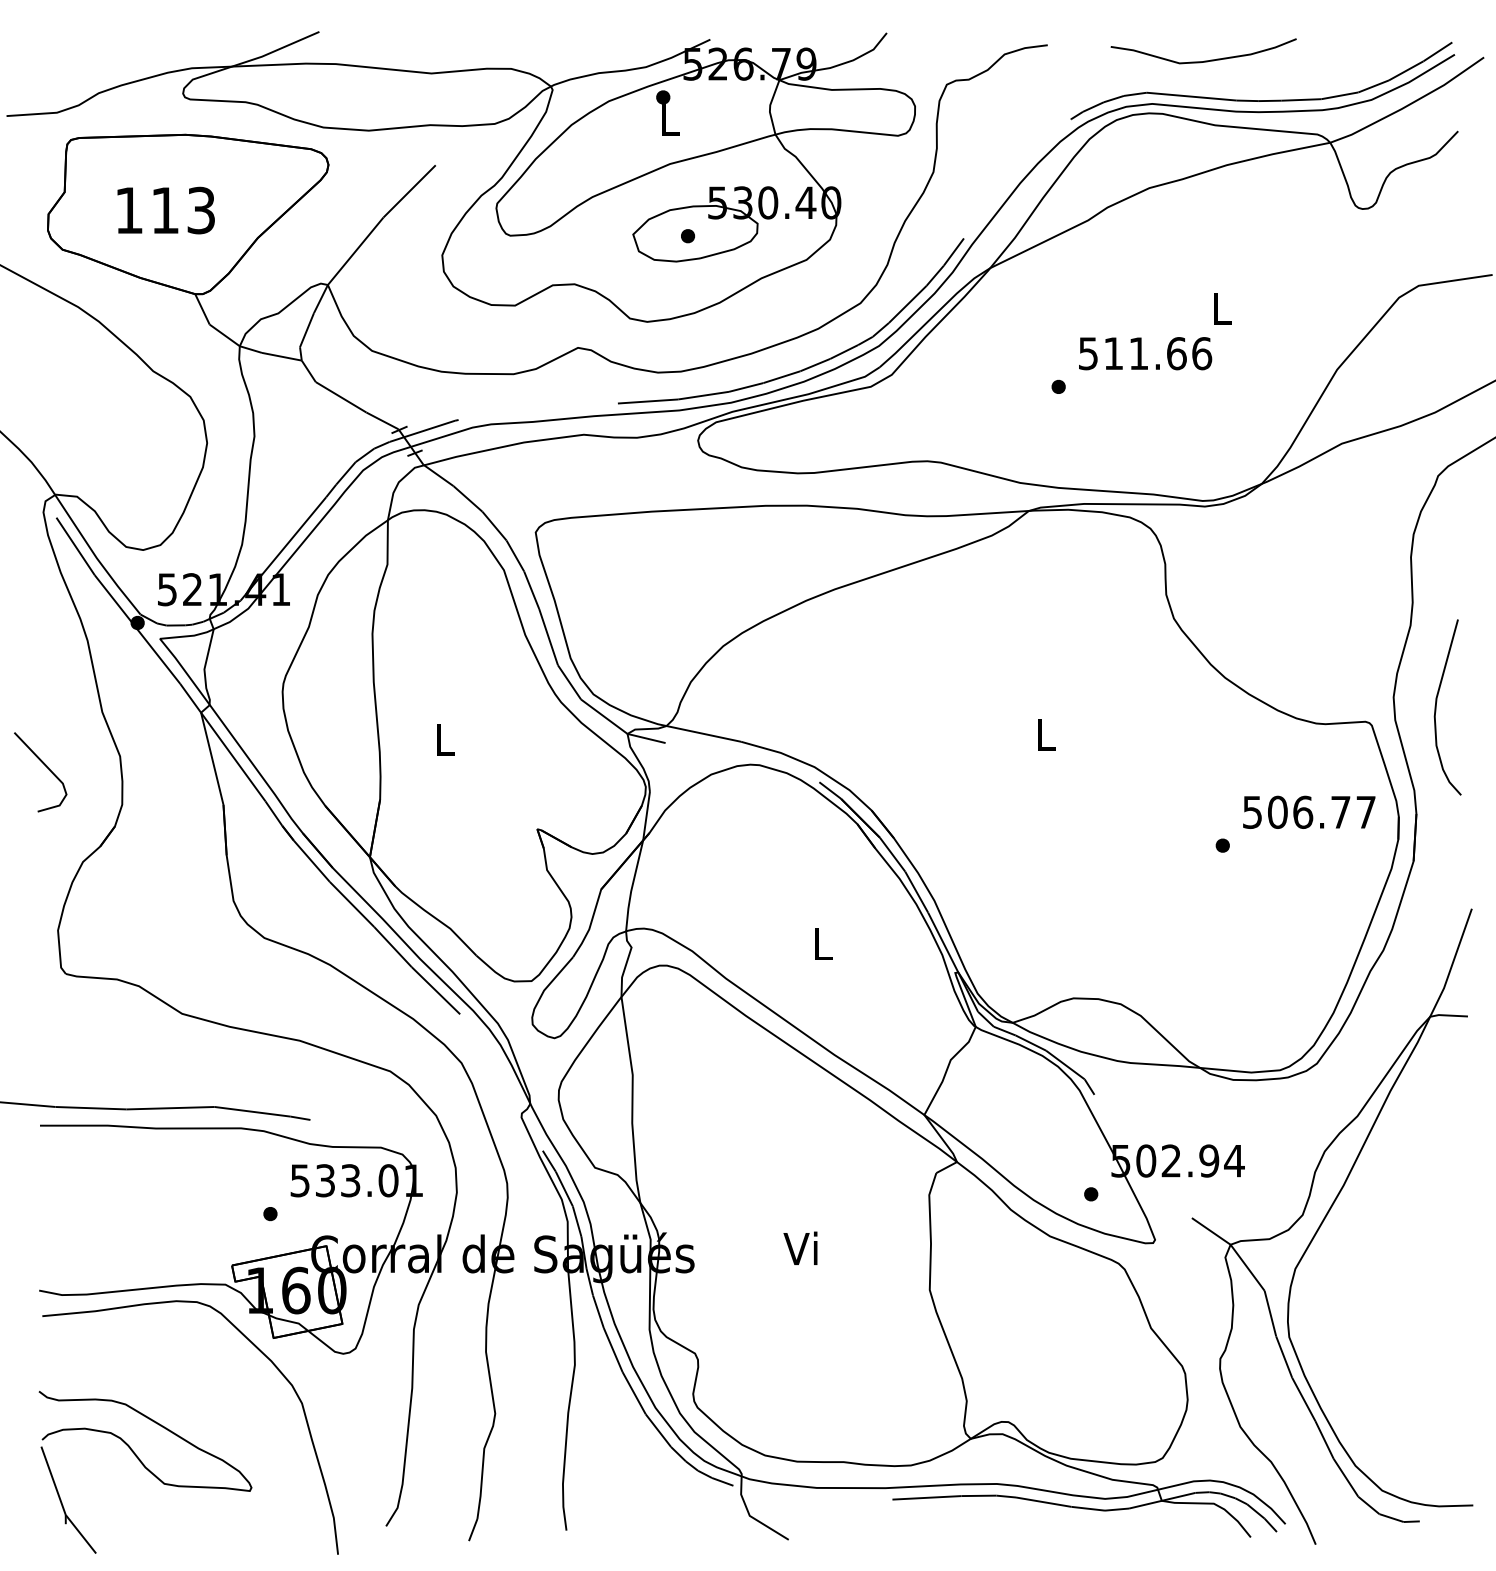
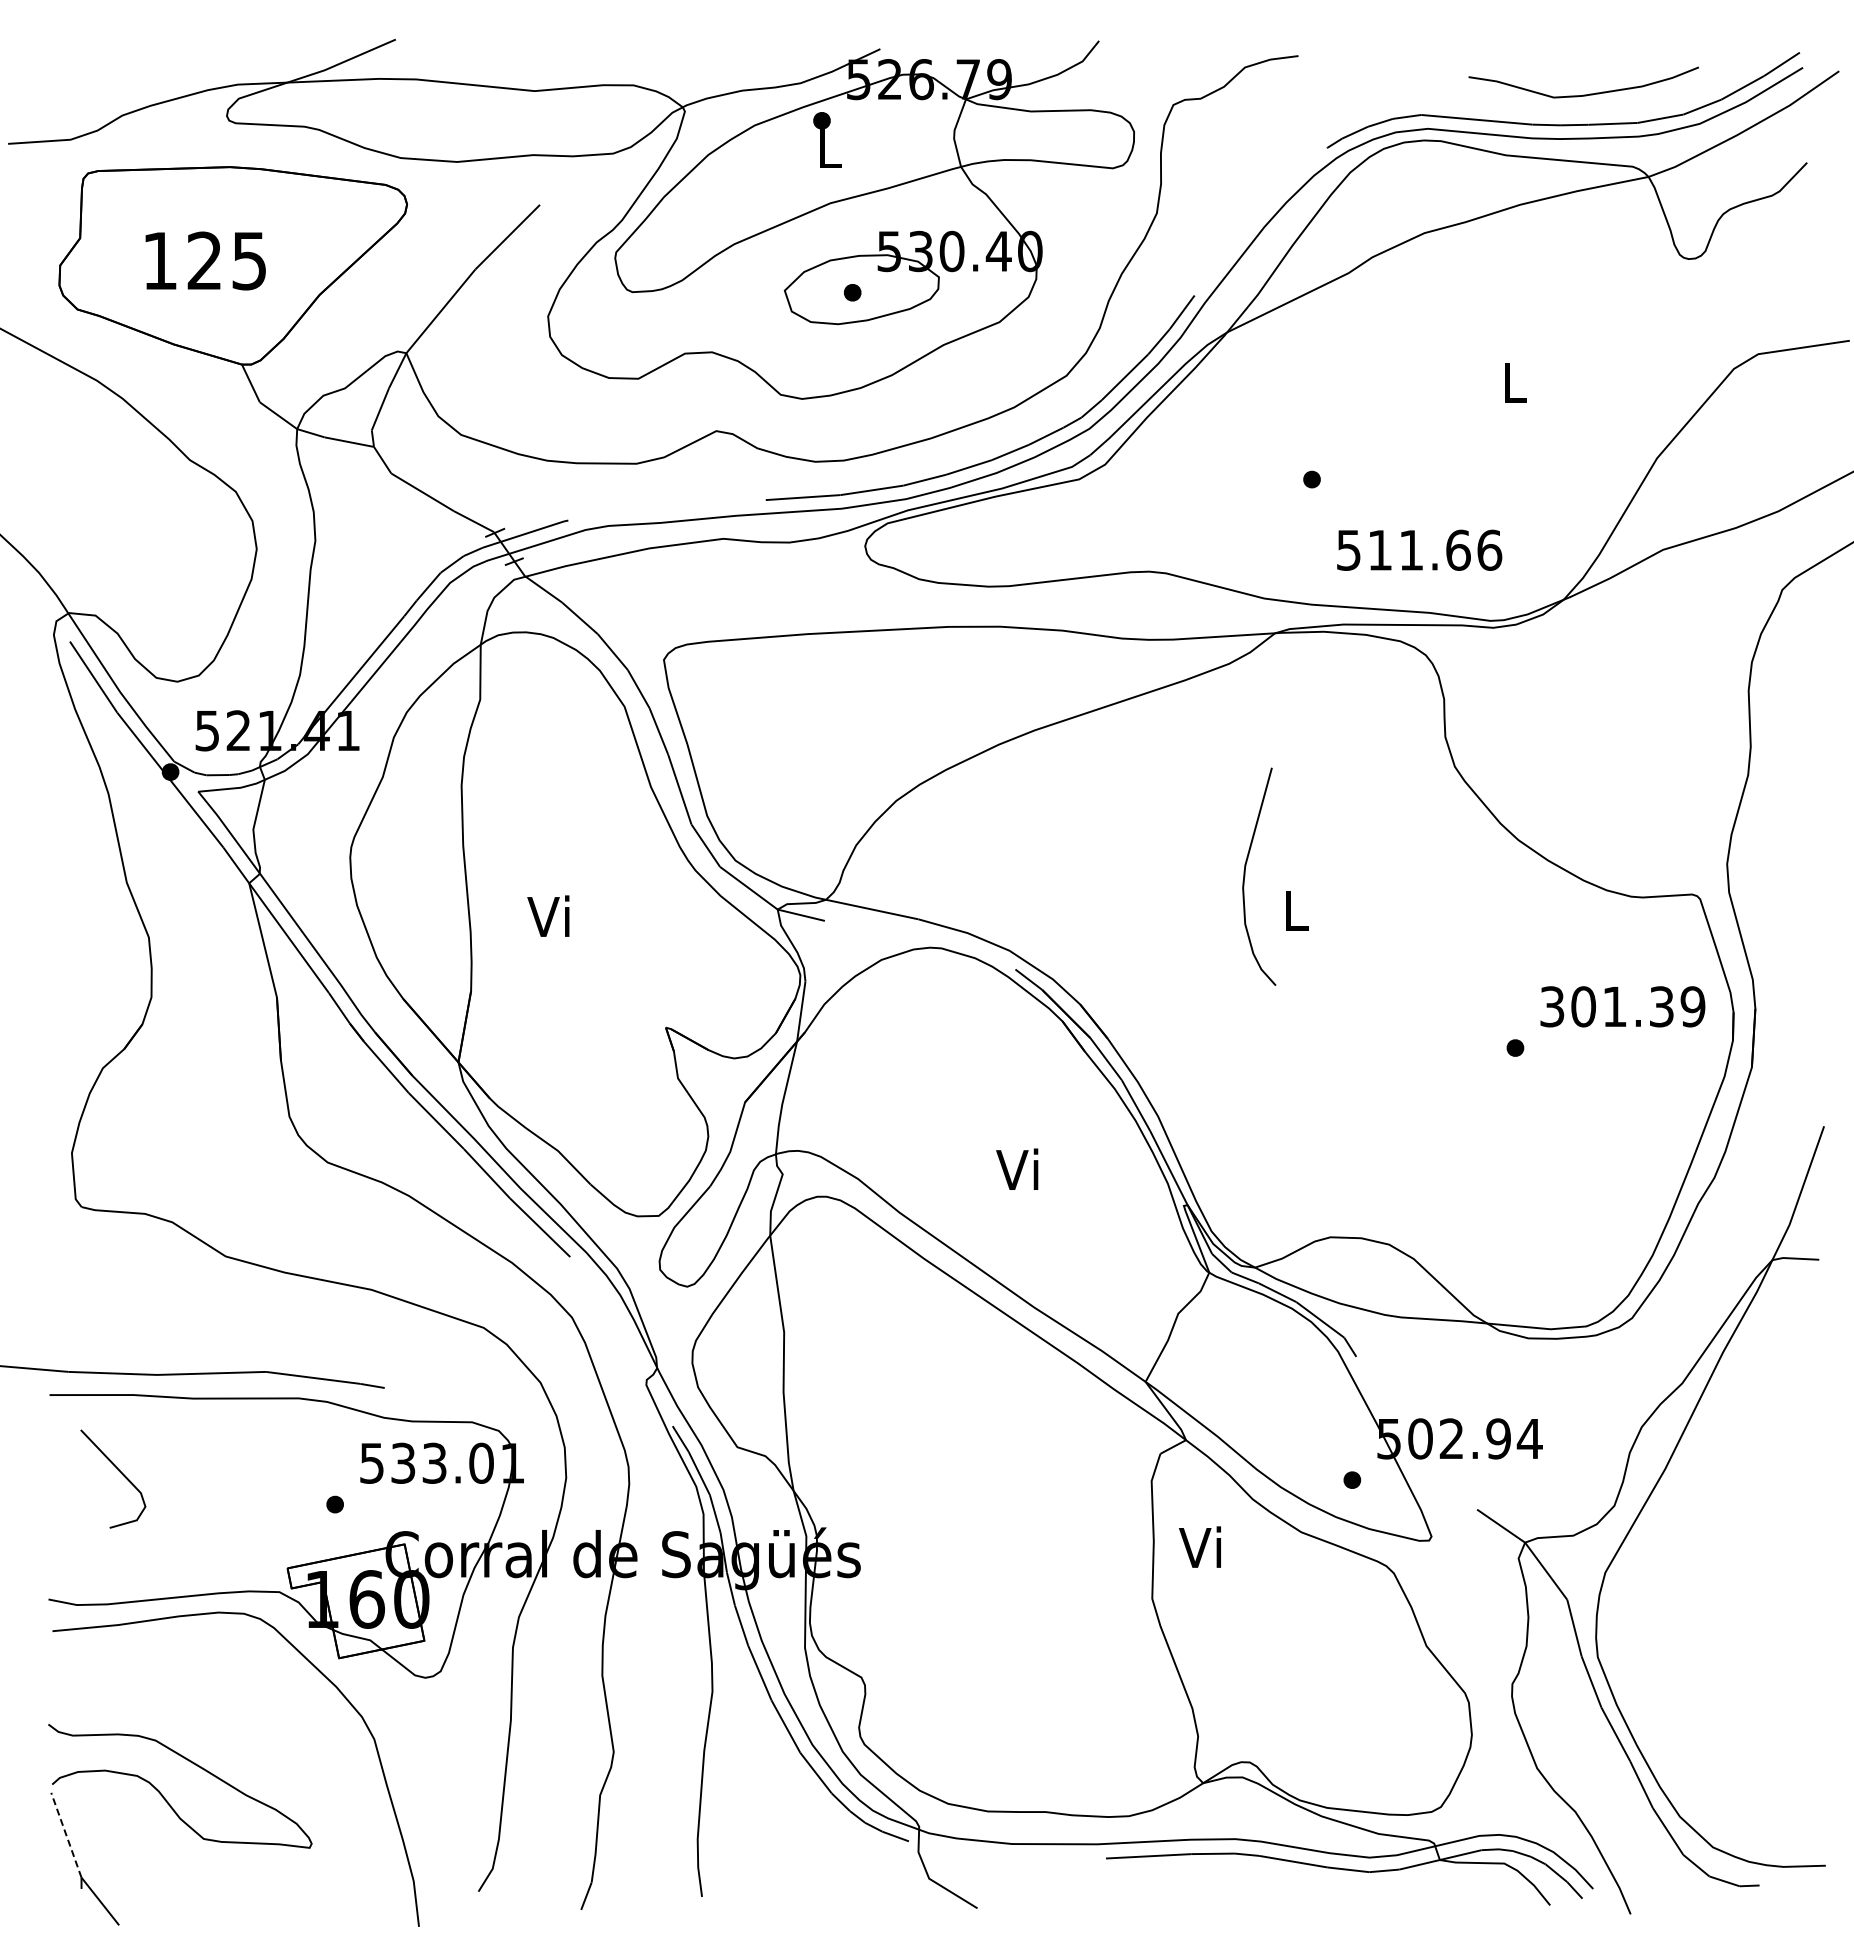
curve: (1203, 60) -> (1583, 94), moved
text: (182, 210) -> (226, 260), 113 -> 125
text: (1145, 353) -> (1419, 549), moved
curve: (1436, 707) -> (1245, 876), moved
text: (442, 738) -> (548, 915), L -> Vi
line: (45, 766) -> (119, 1472), moved
text: (1310, 812) -> (1623, 1006), 506.77 -> 301.39
text: (821, 942) -> (1017, 1168), L -> Vi
text: (800, 1247) -> (1199, 1546), moved
line: (53, 1481) -> (66, 1835), solid -> dashed

